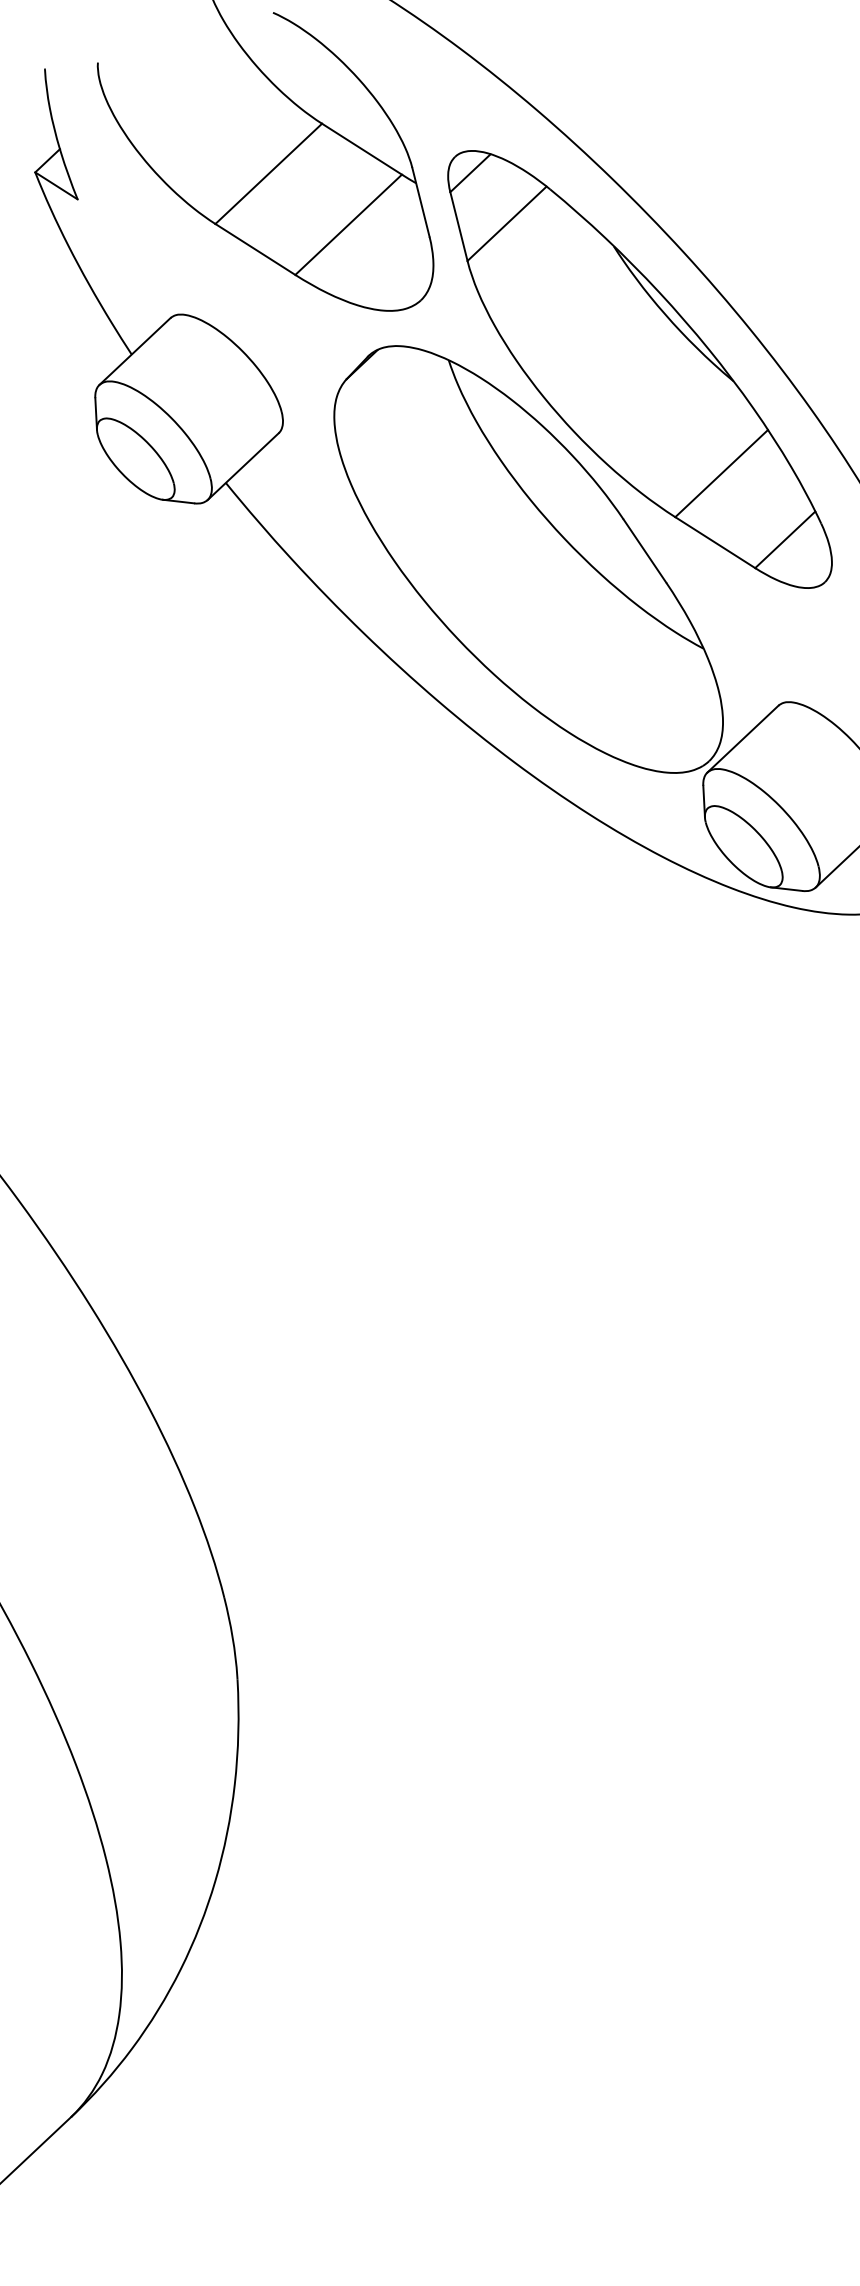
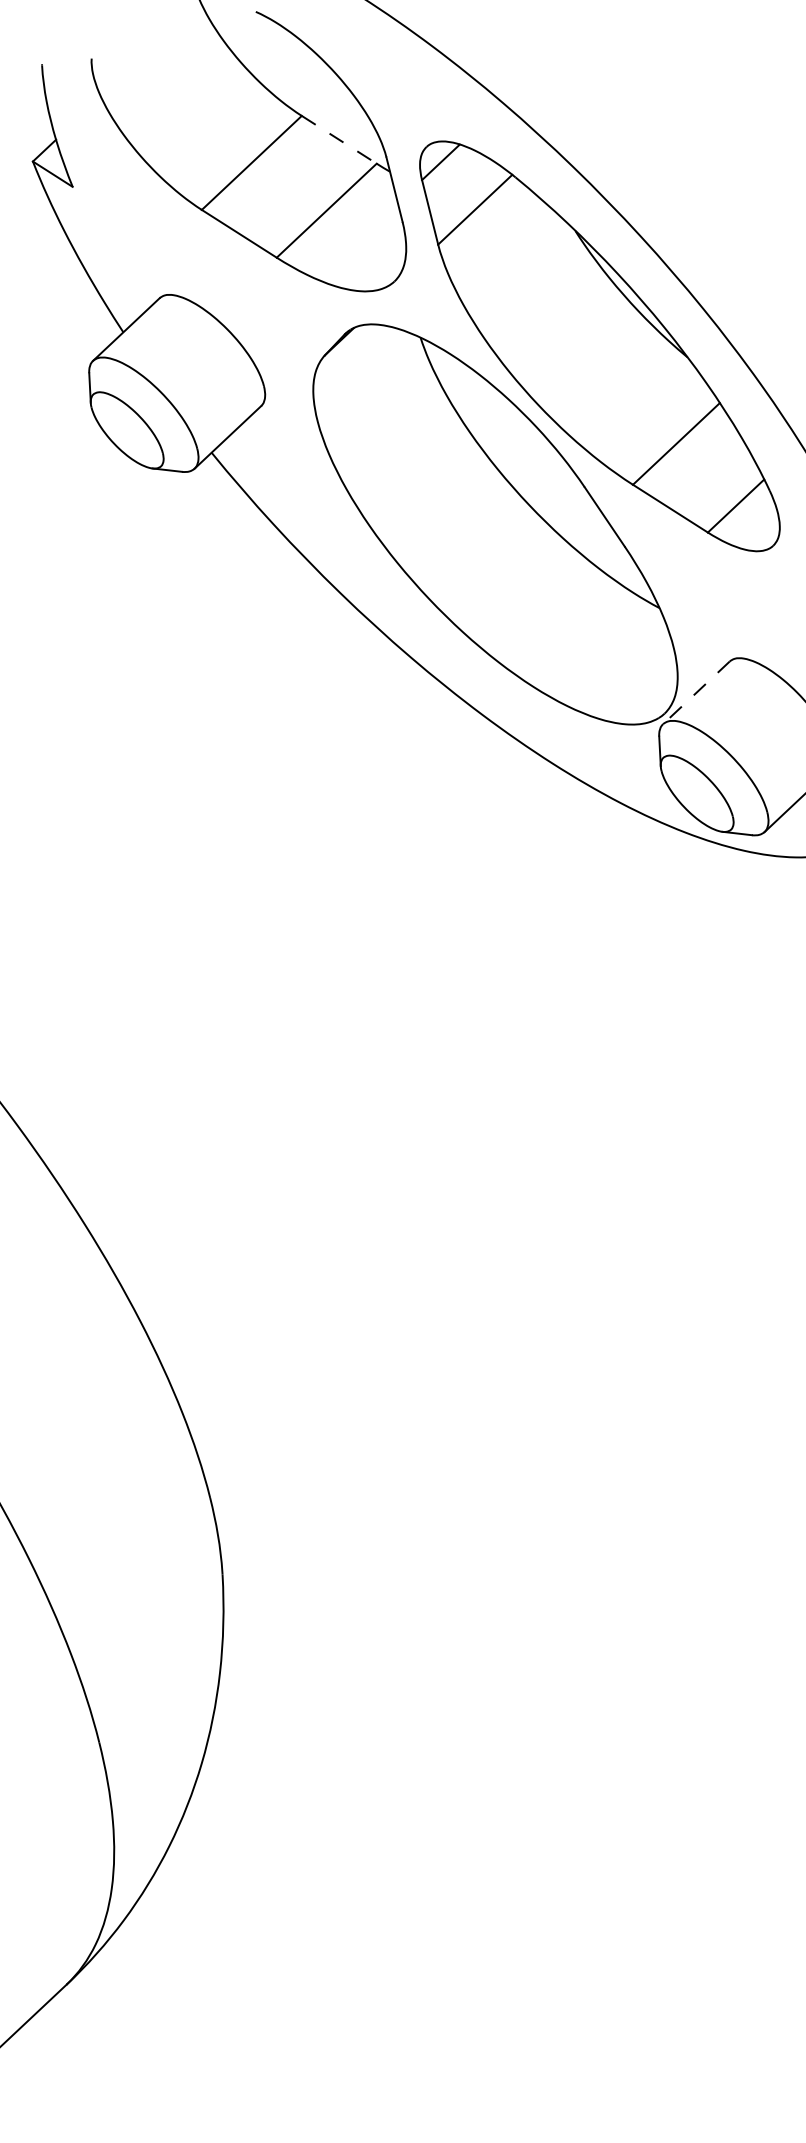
line: (362, 149) -> (339, 140), solid -> dashed
line: (743, 739) -> (696, 693), solid -> dashed

